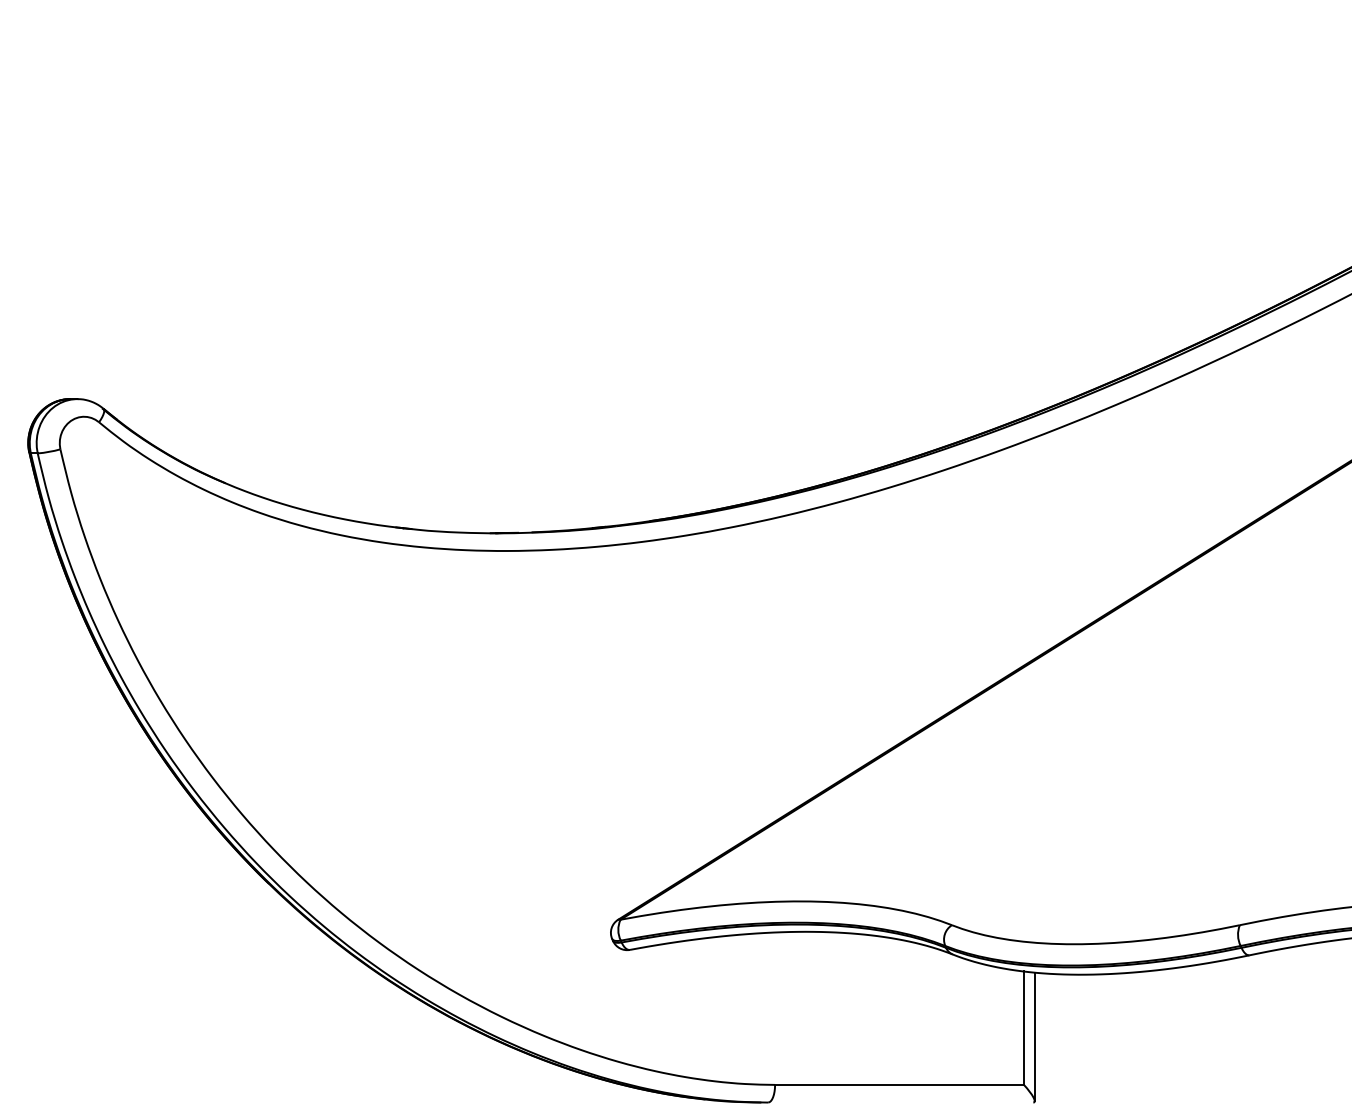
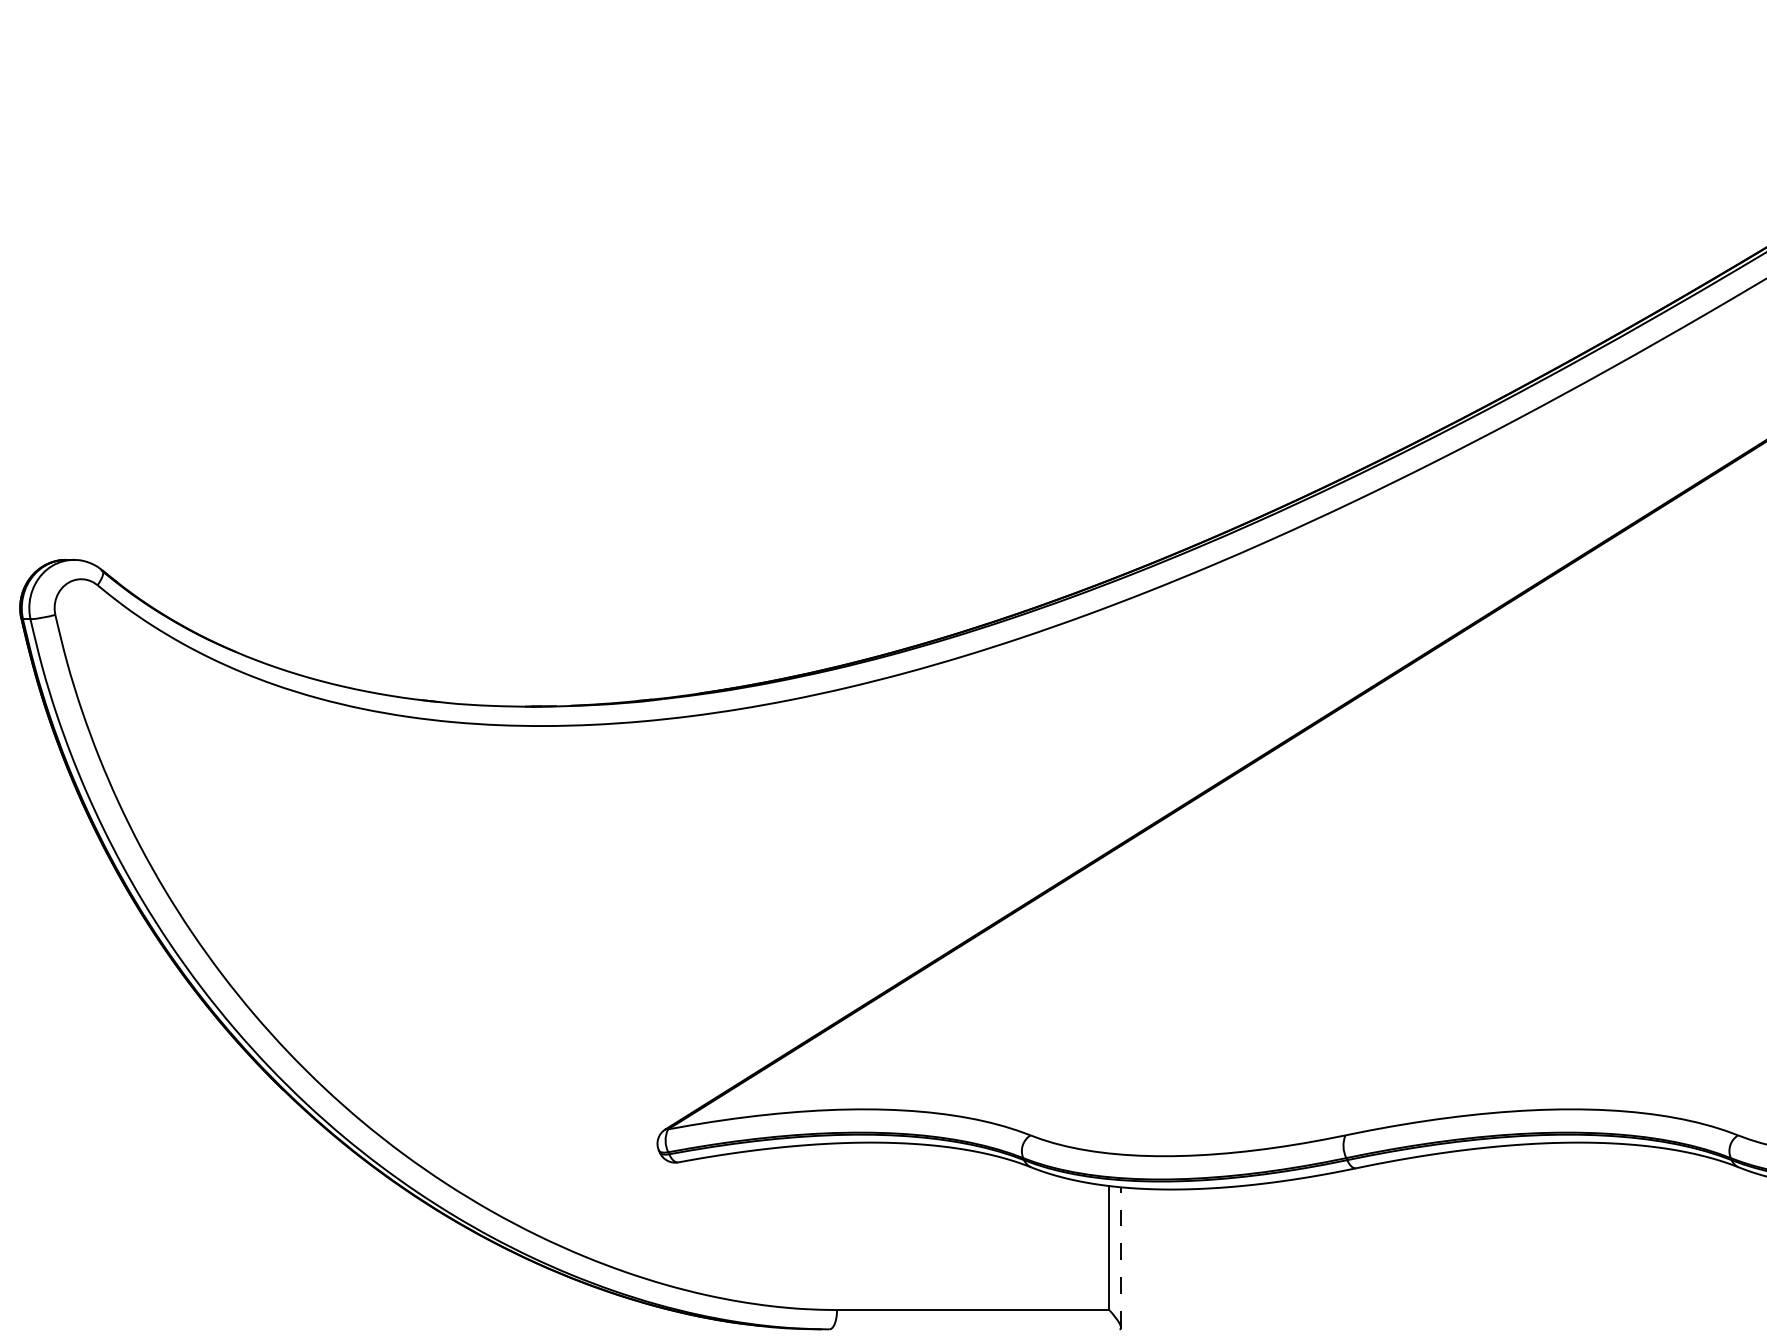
line: (1035, 1036) -> (1121, 1257), solid -> dashed

